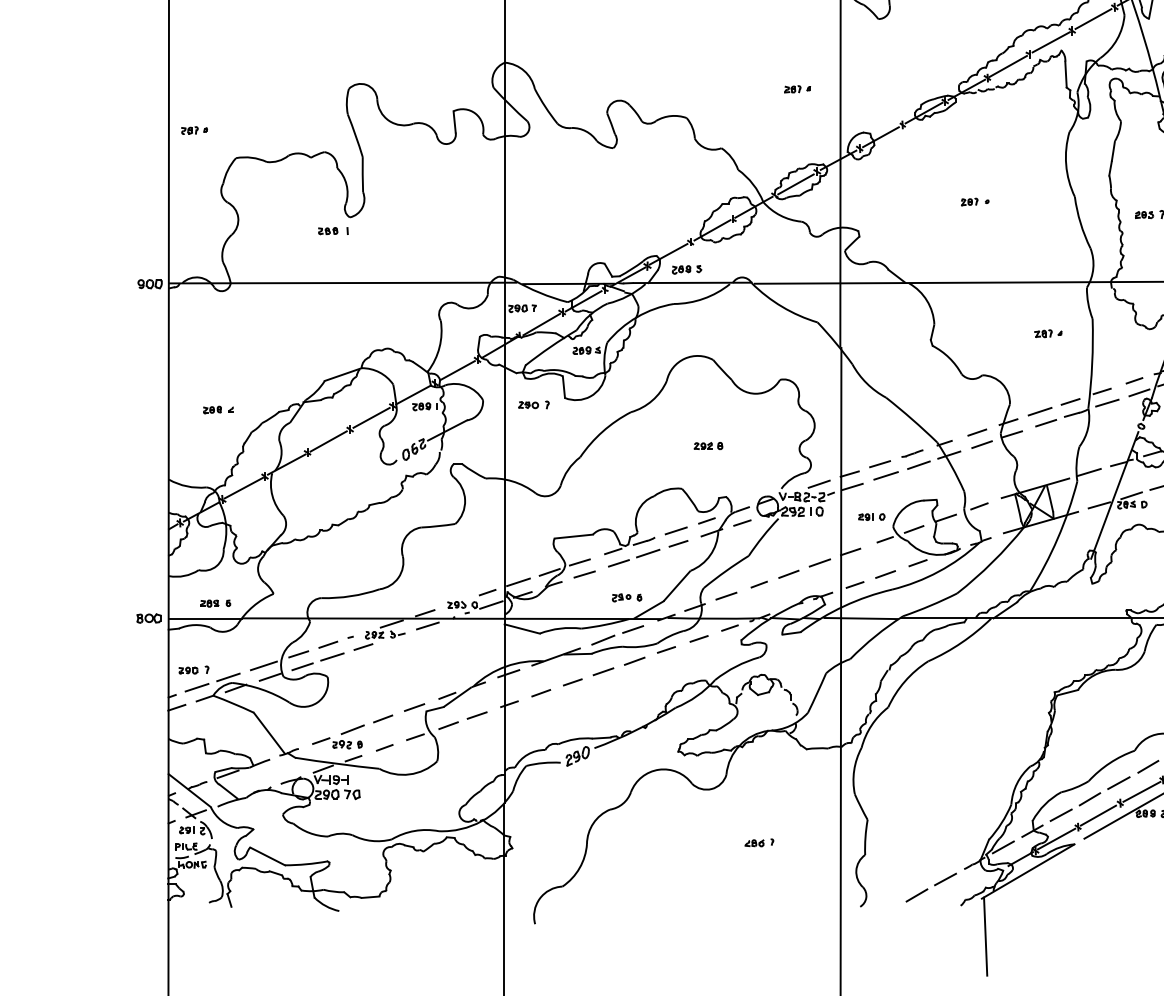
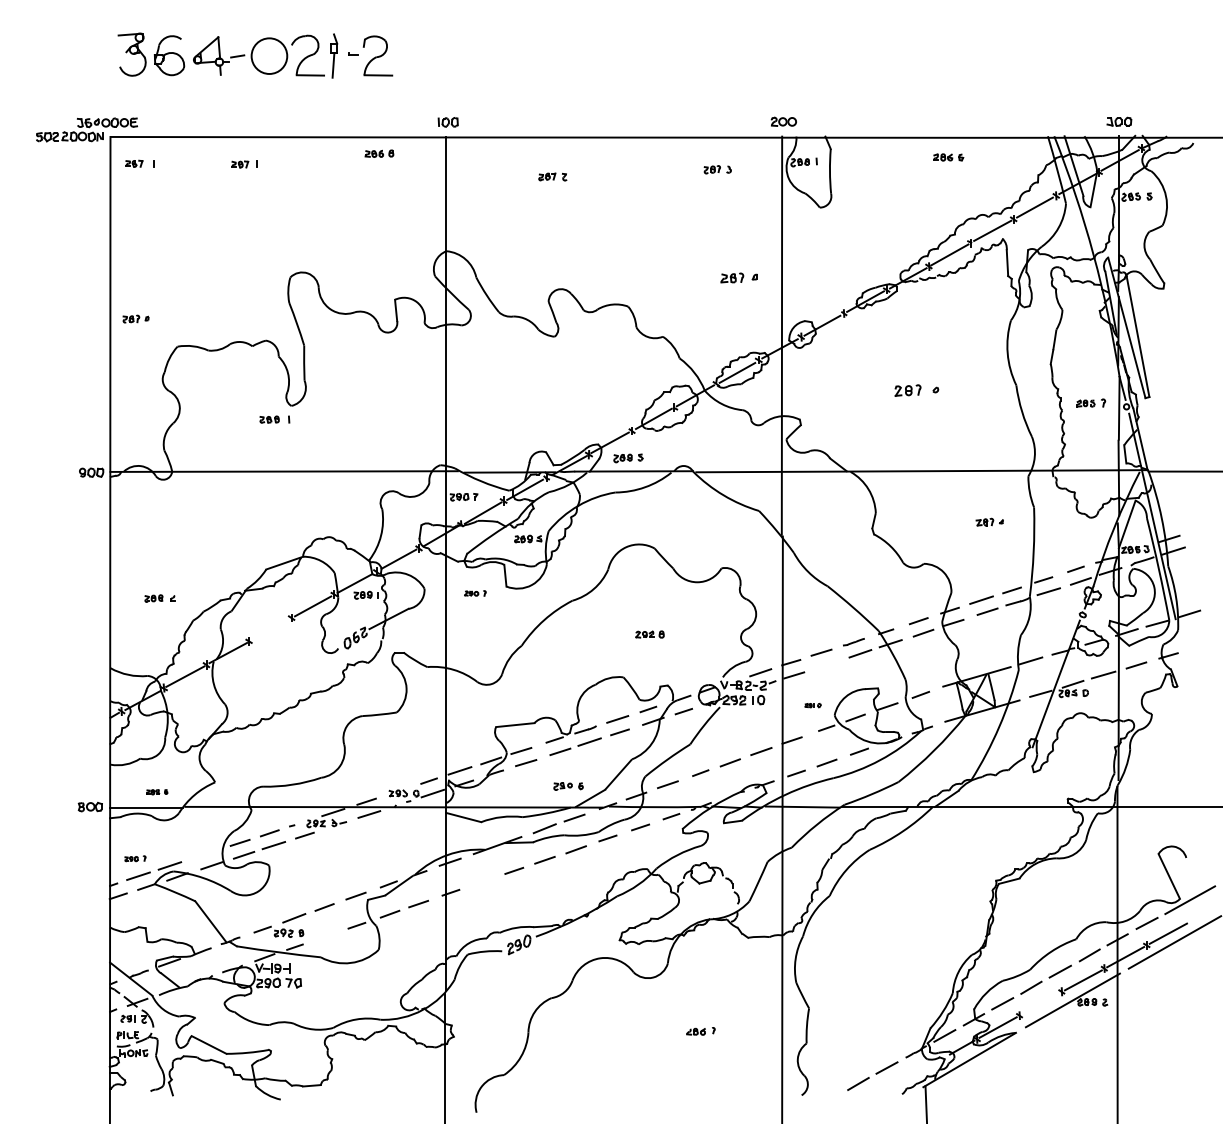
part: (797, 88) -> (738, 277), size x1.4
part: (975, 201) -> (916, 390), size x1.6
part: (534, 404) -> (475, 593), size x0.7
line: (329, 440) -> (270, 629), removed
line: (886, 475) -> (827, 664), removed
part: (871, 516) -> (812, 705), size x0.6
part: (216, 603) -> (157, 792), size x0.7
line: (264, 665) -> (205, 854), removed
part: (194, 669) -> (135, 858), size x0.7
line: (541, 692) -> (482, 881), removed
line: (384, 747) -> (325, 936), removed
line: (1098, 815) -> (1039, 1004), removed

